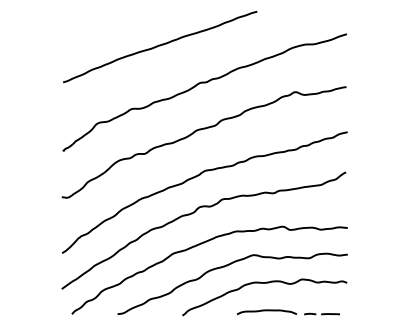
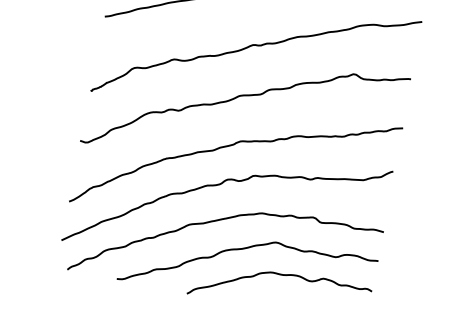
part: (287, 312) -> (301, 311), removed

